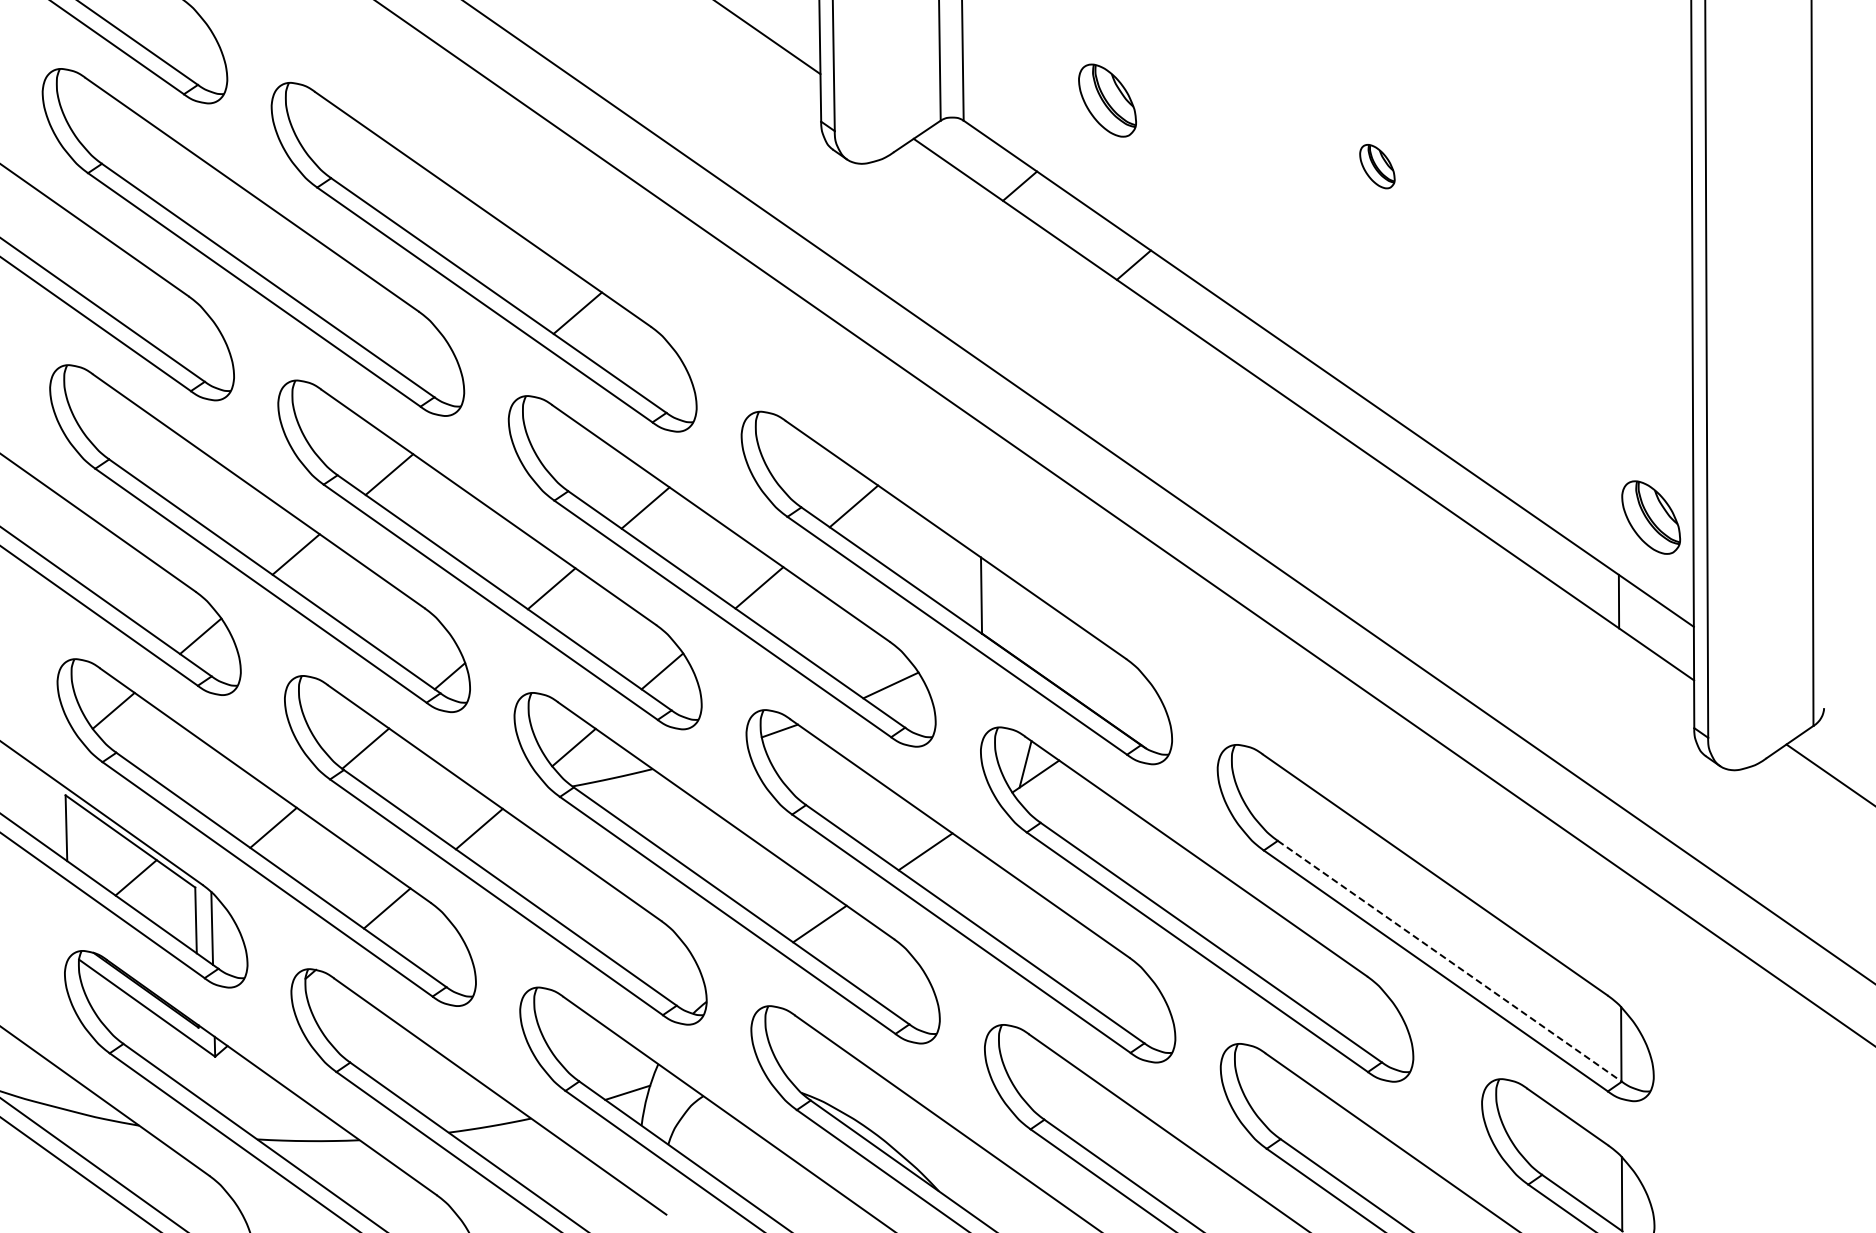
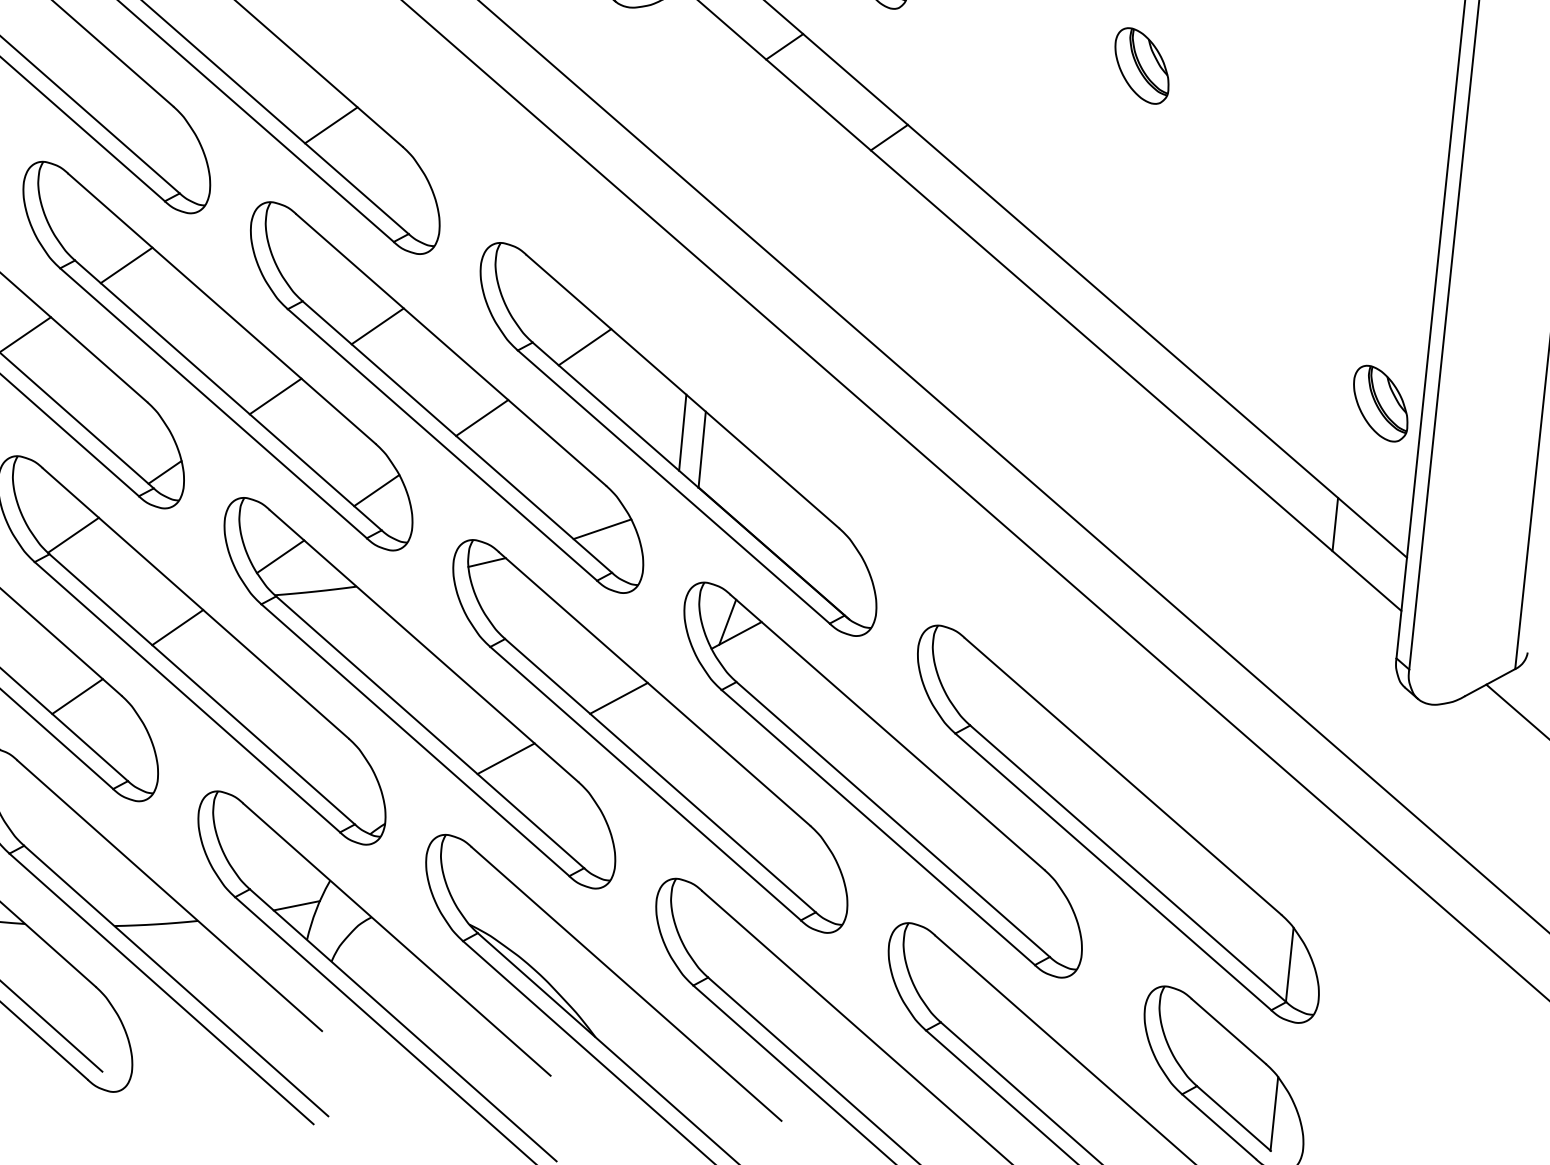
part: (1377, 166) -> (1142, 65), size x1.67
part: (1651, 517) -> (1381, 403), moved
line: (959, 580) -> (681, 432), added
line: (1449, 961) -> (1127, 863), dashed -> solid

